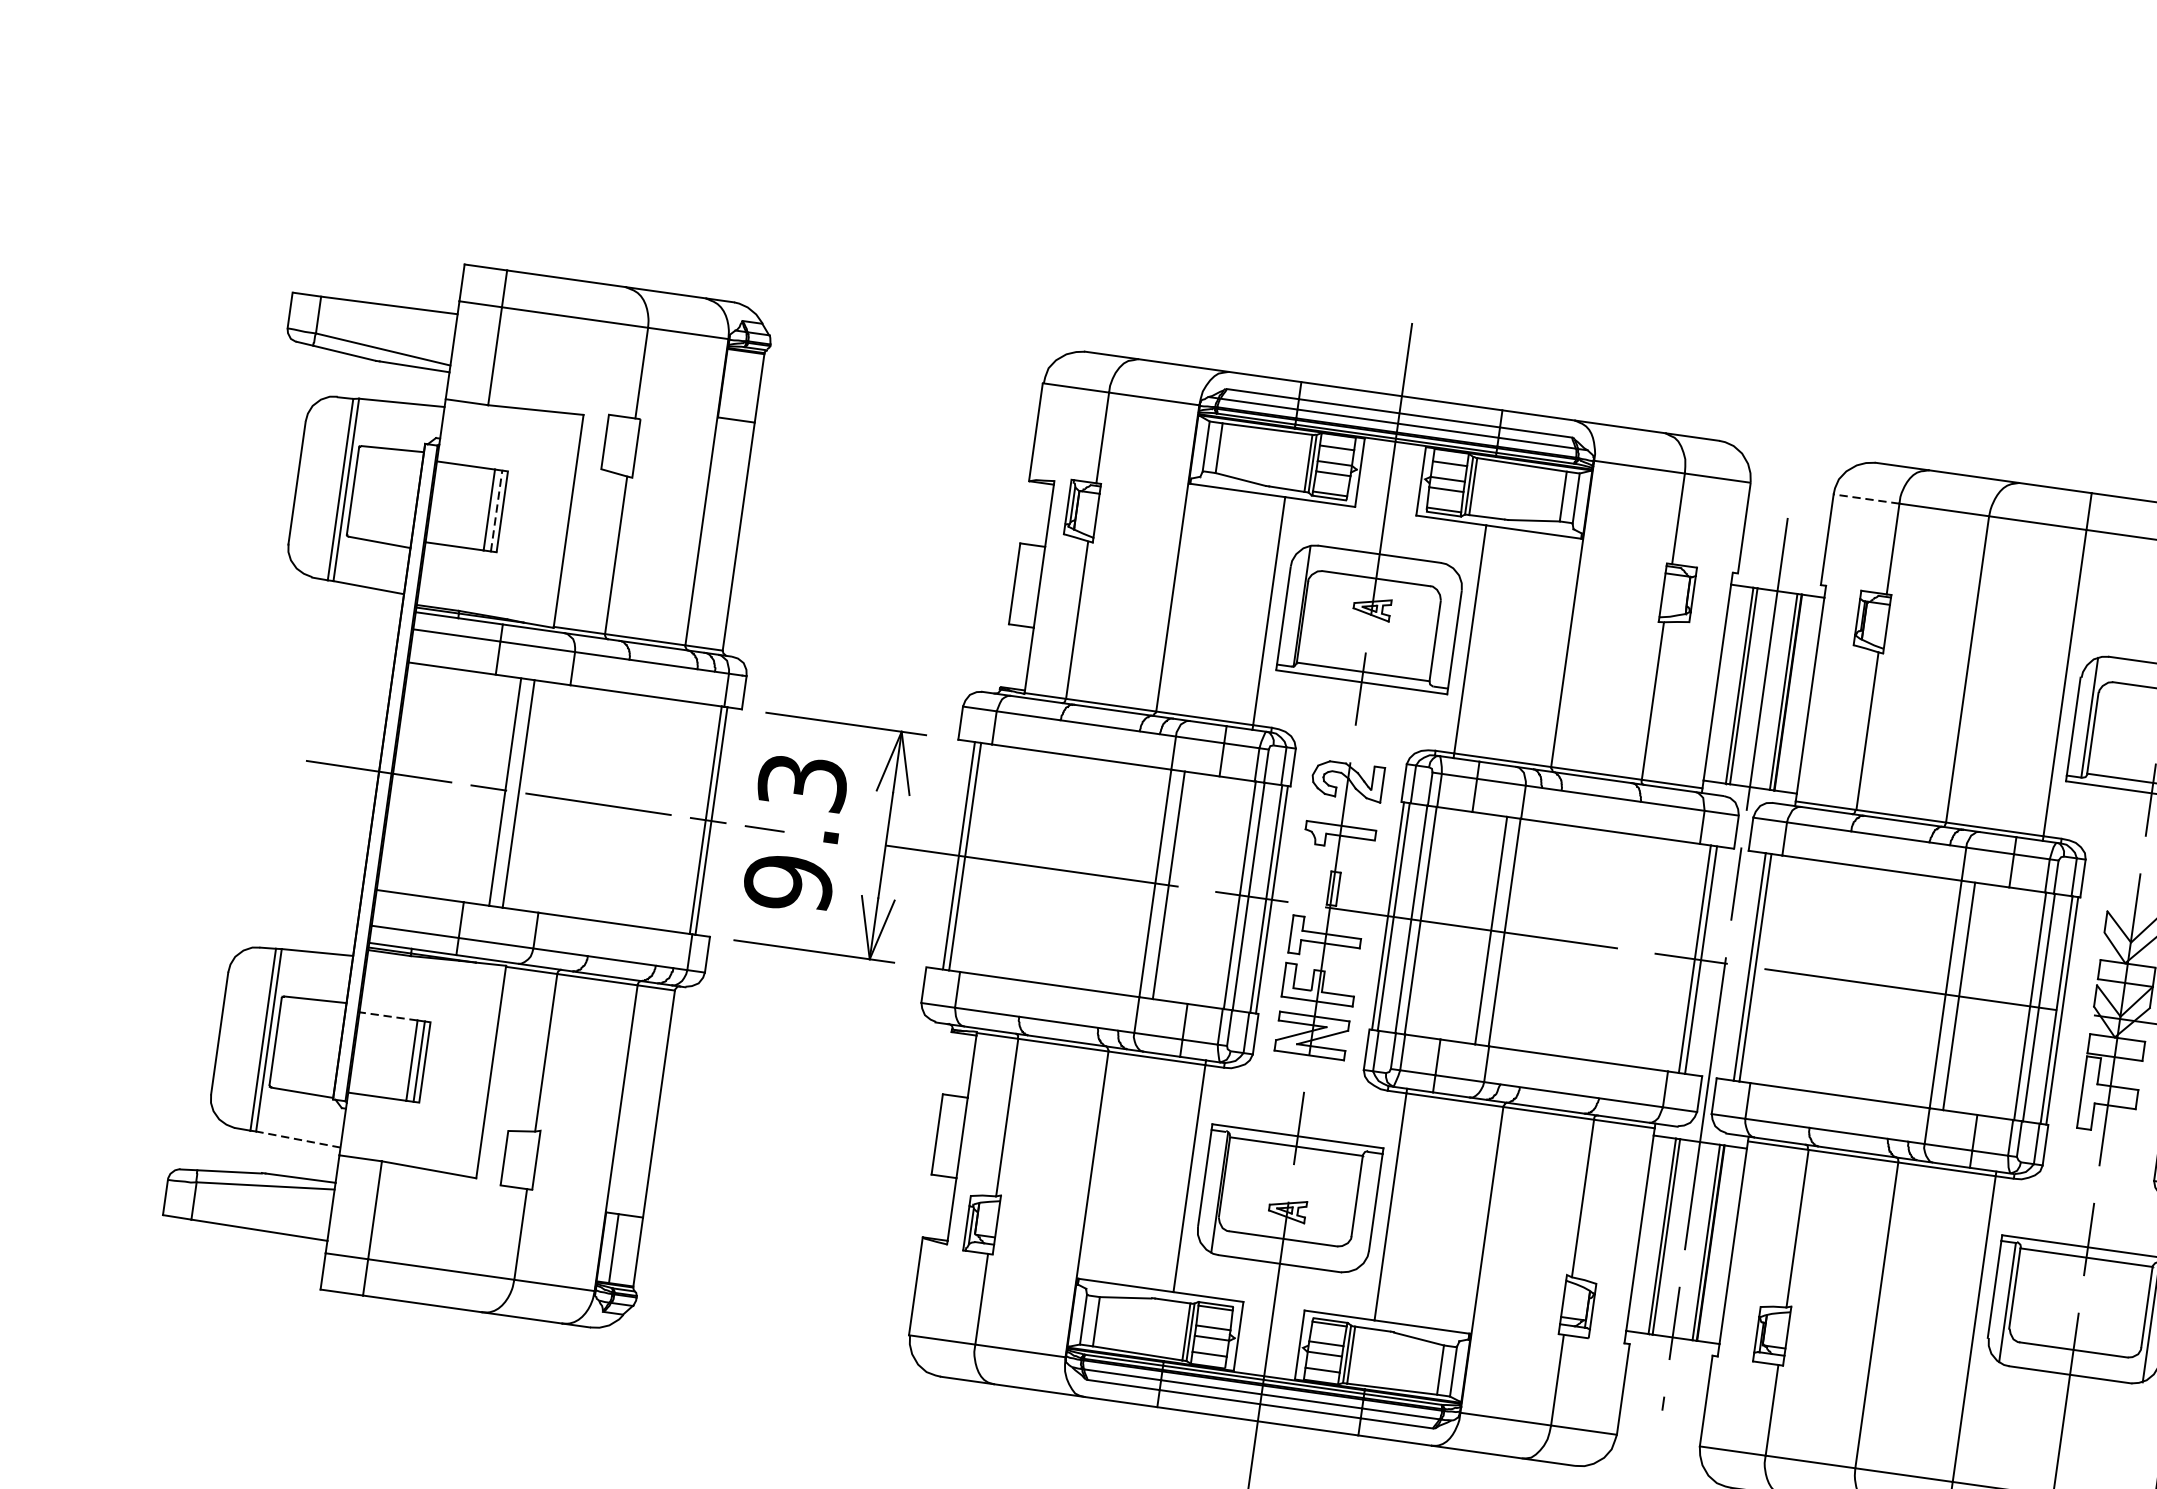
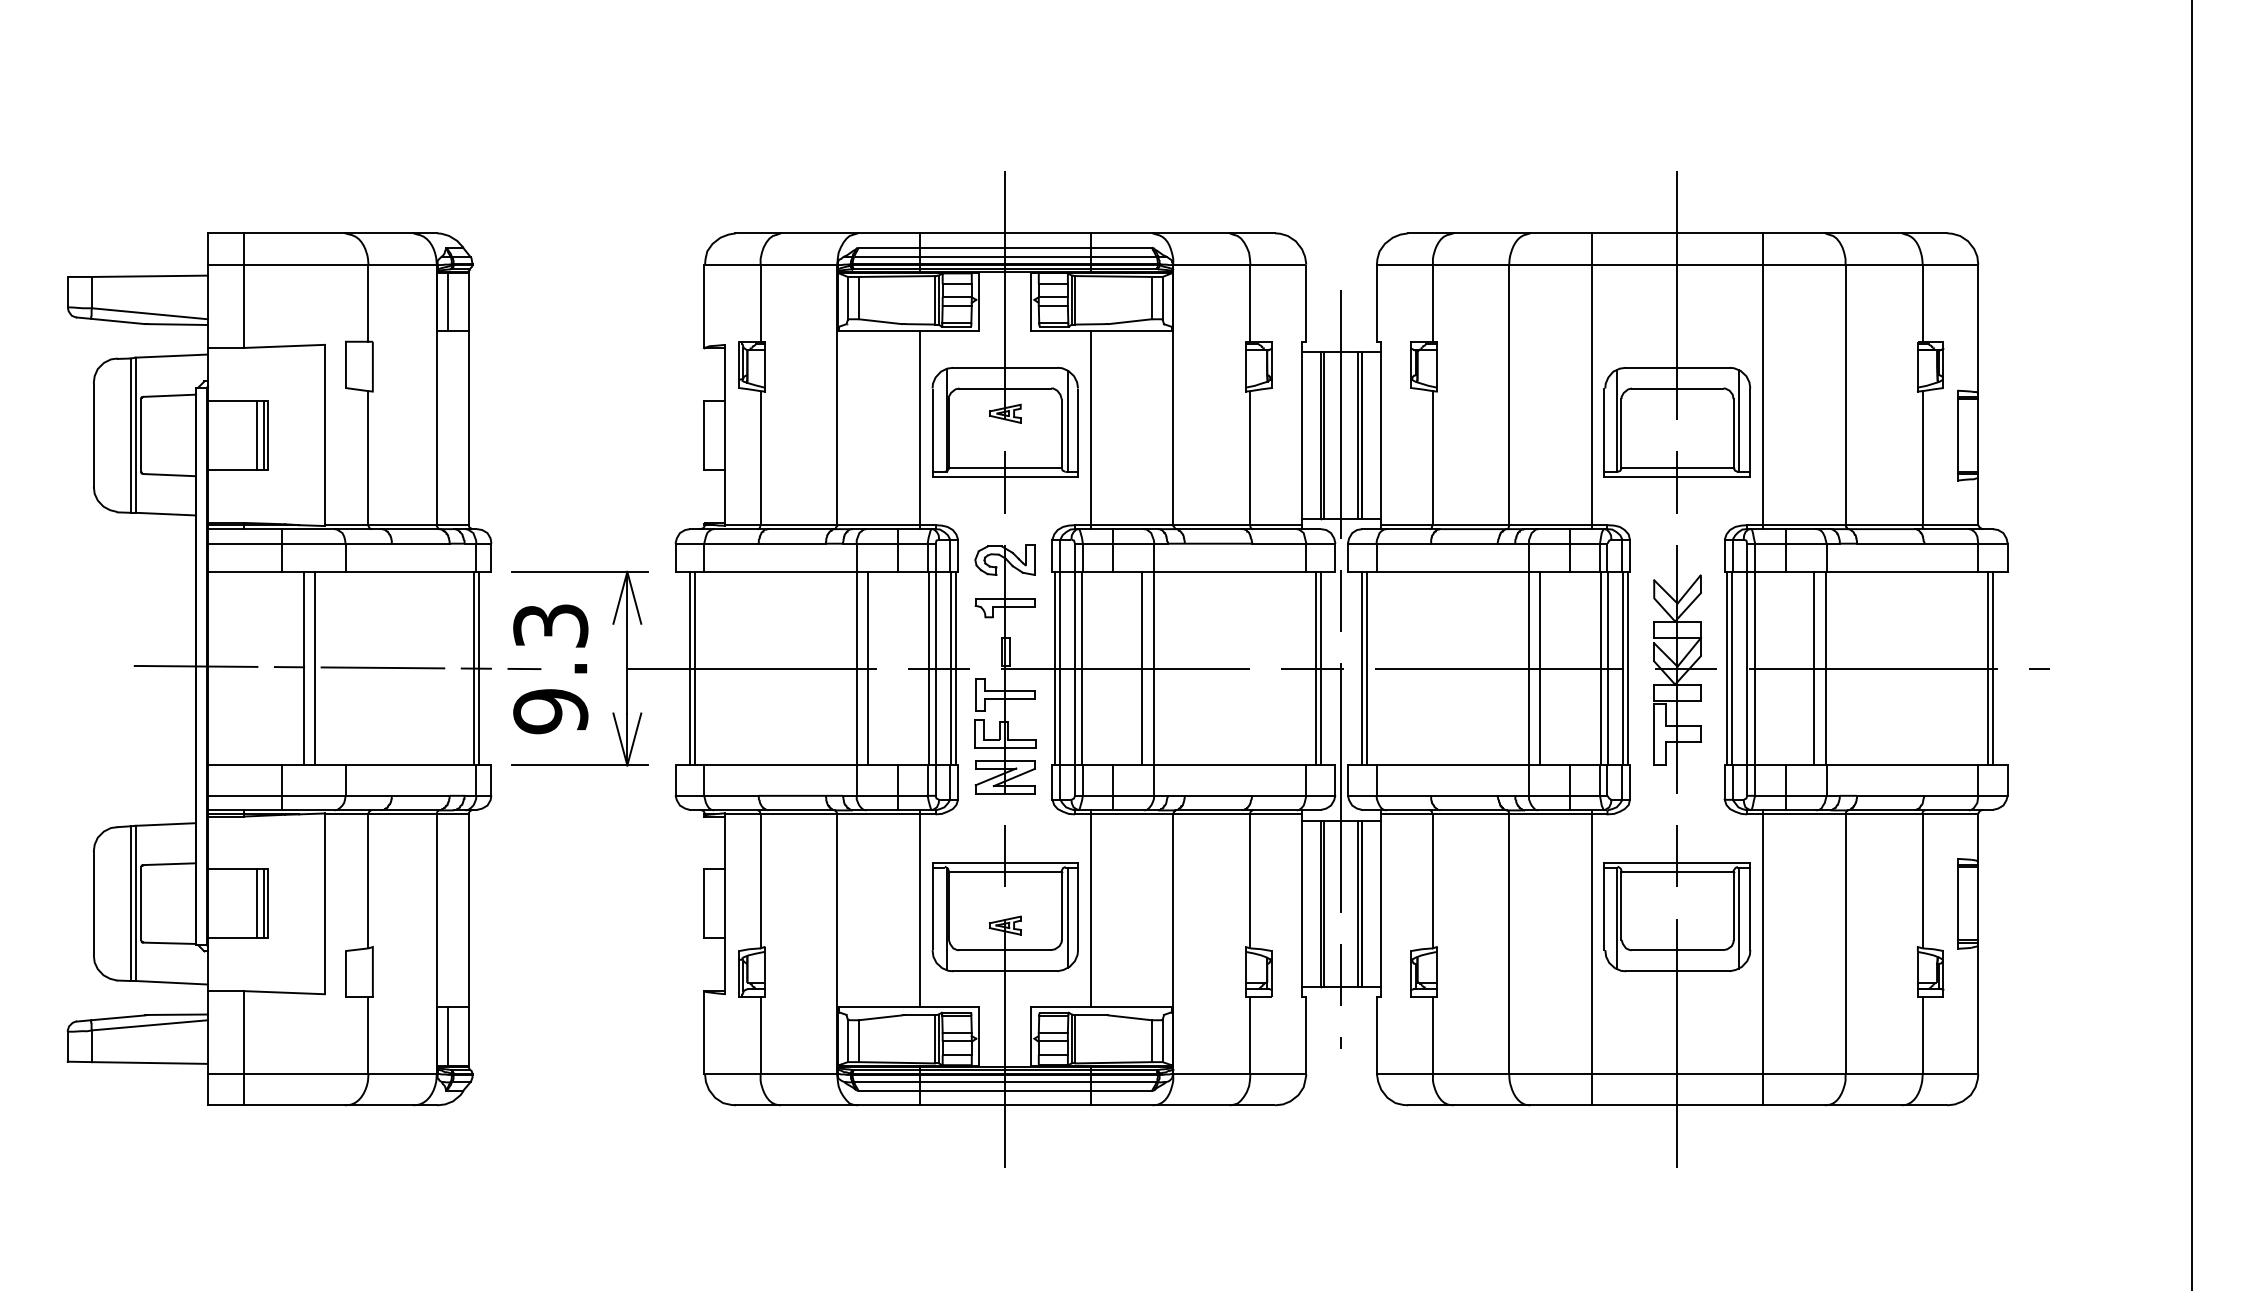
line: (734, 385) -> (447, 302), added
line: (1866, 498) -> (1404, 264), dashed -> solid
line: (496, 510) -> (263, 434), dashed -> solid
line: (1445, 626) -> (1068, 420), added
line: (388, 1016) -> (232, 869), dashed -> solid
line: (297, 1139) -> (171, 982), dashed -> solid
line: (1363, 1210) -> (1068, 917), added

